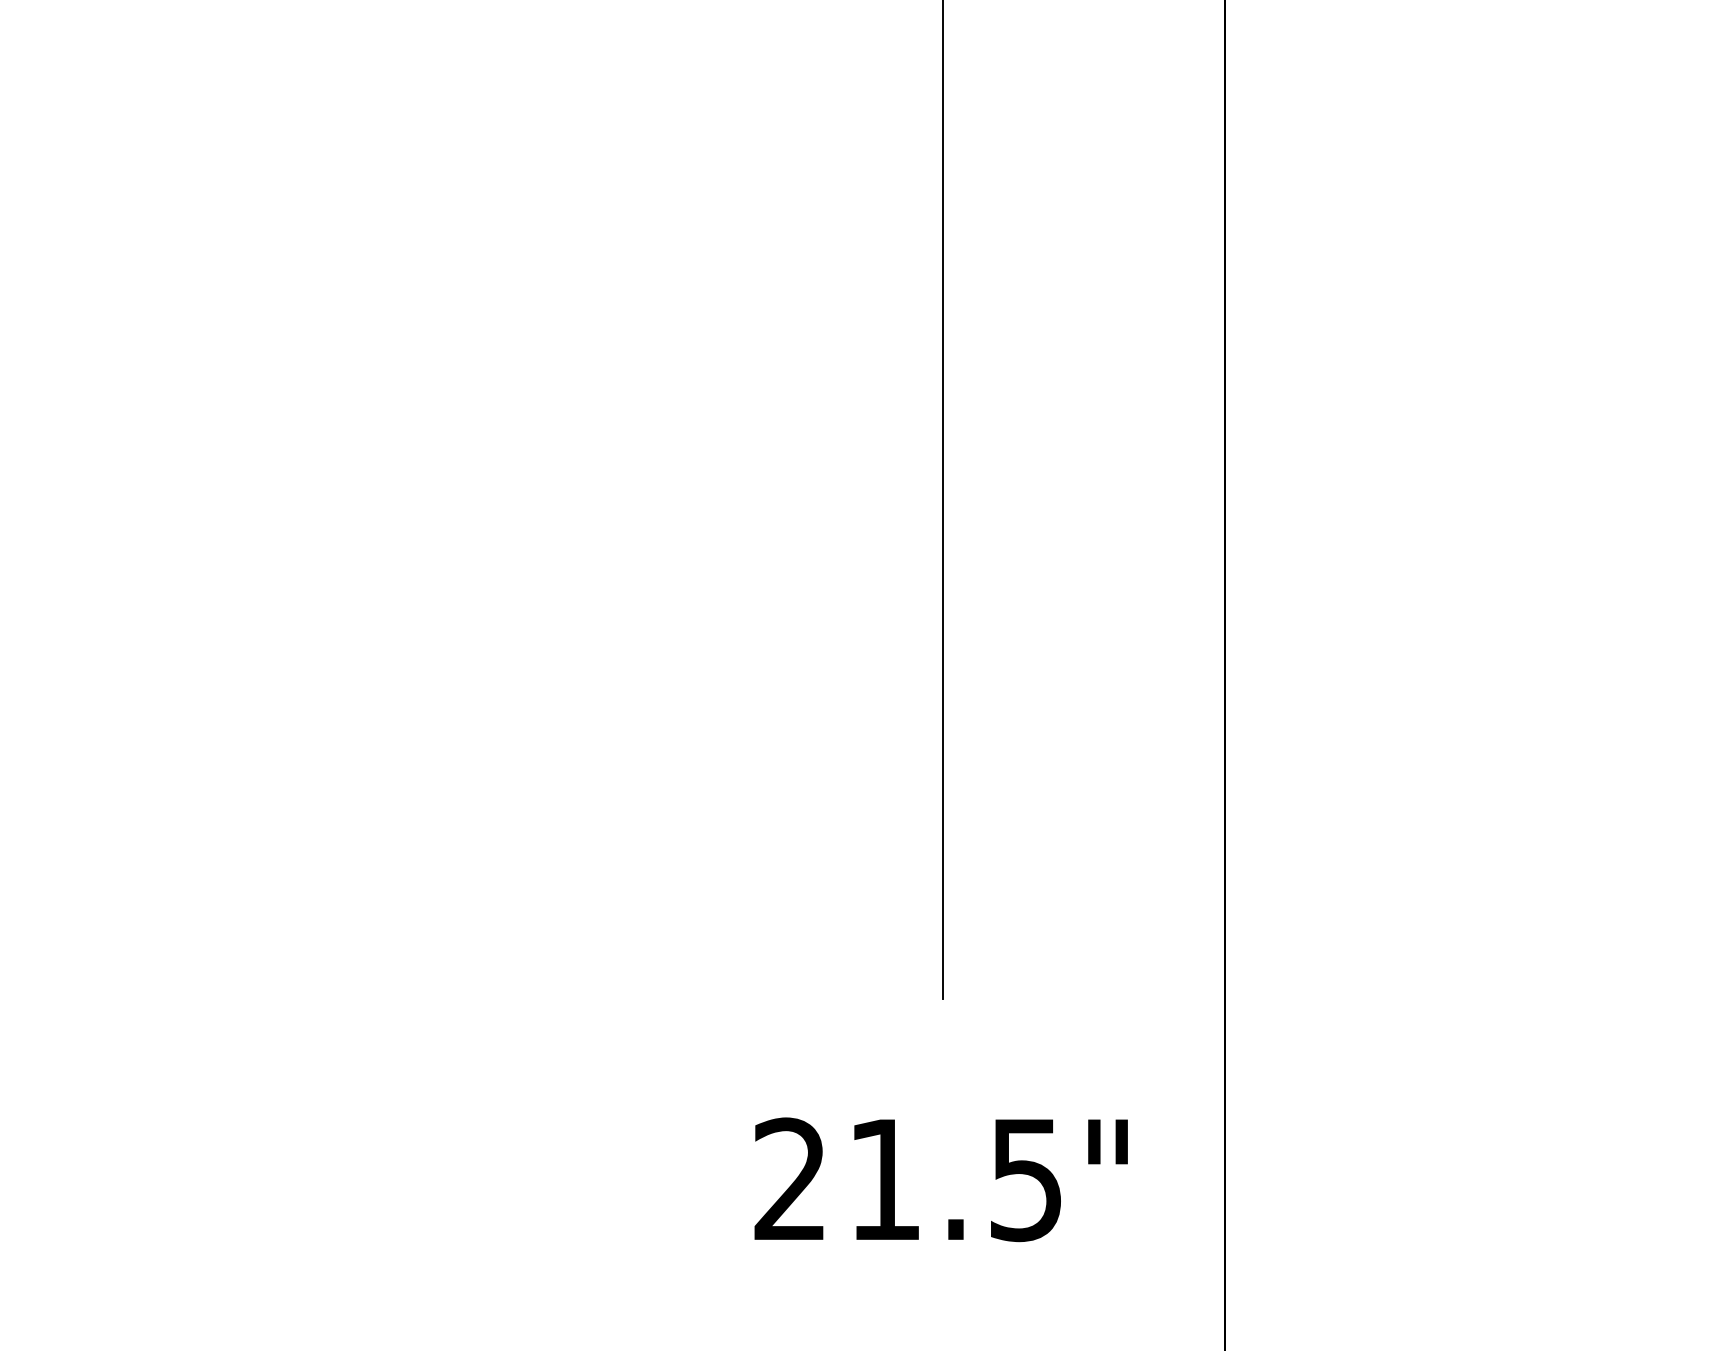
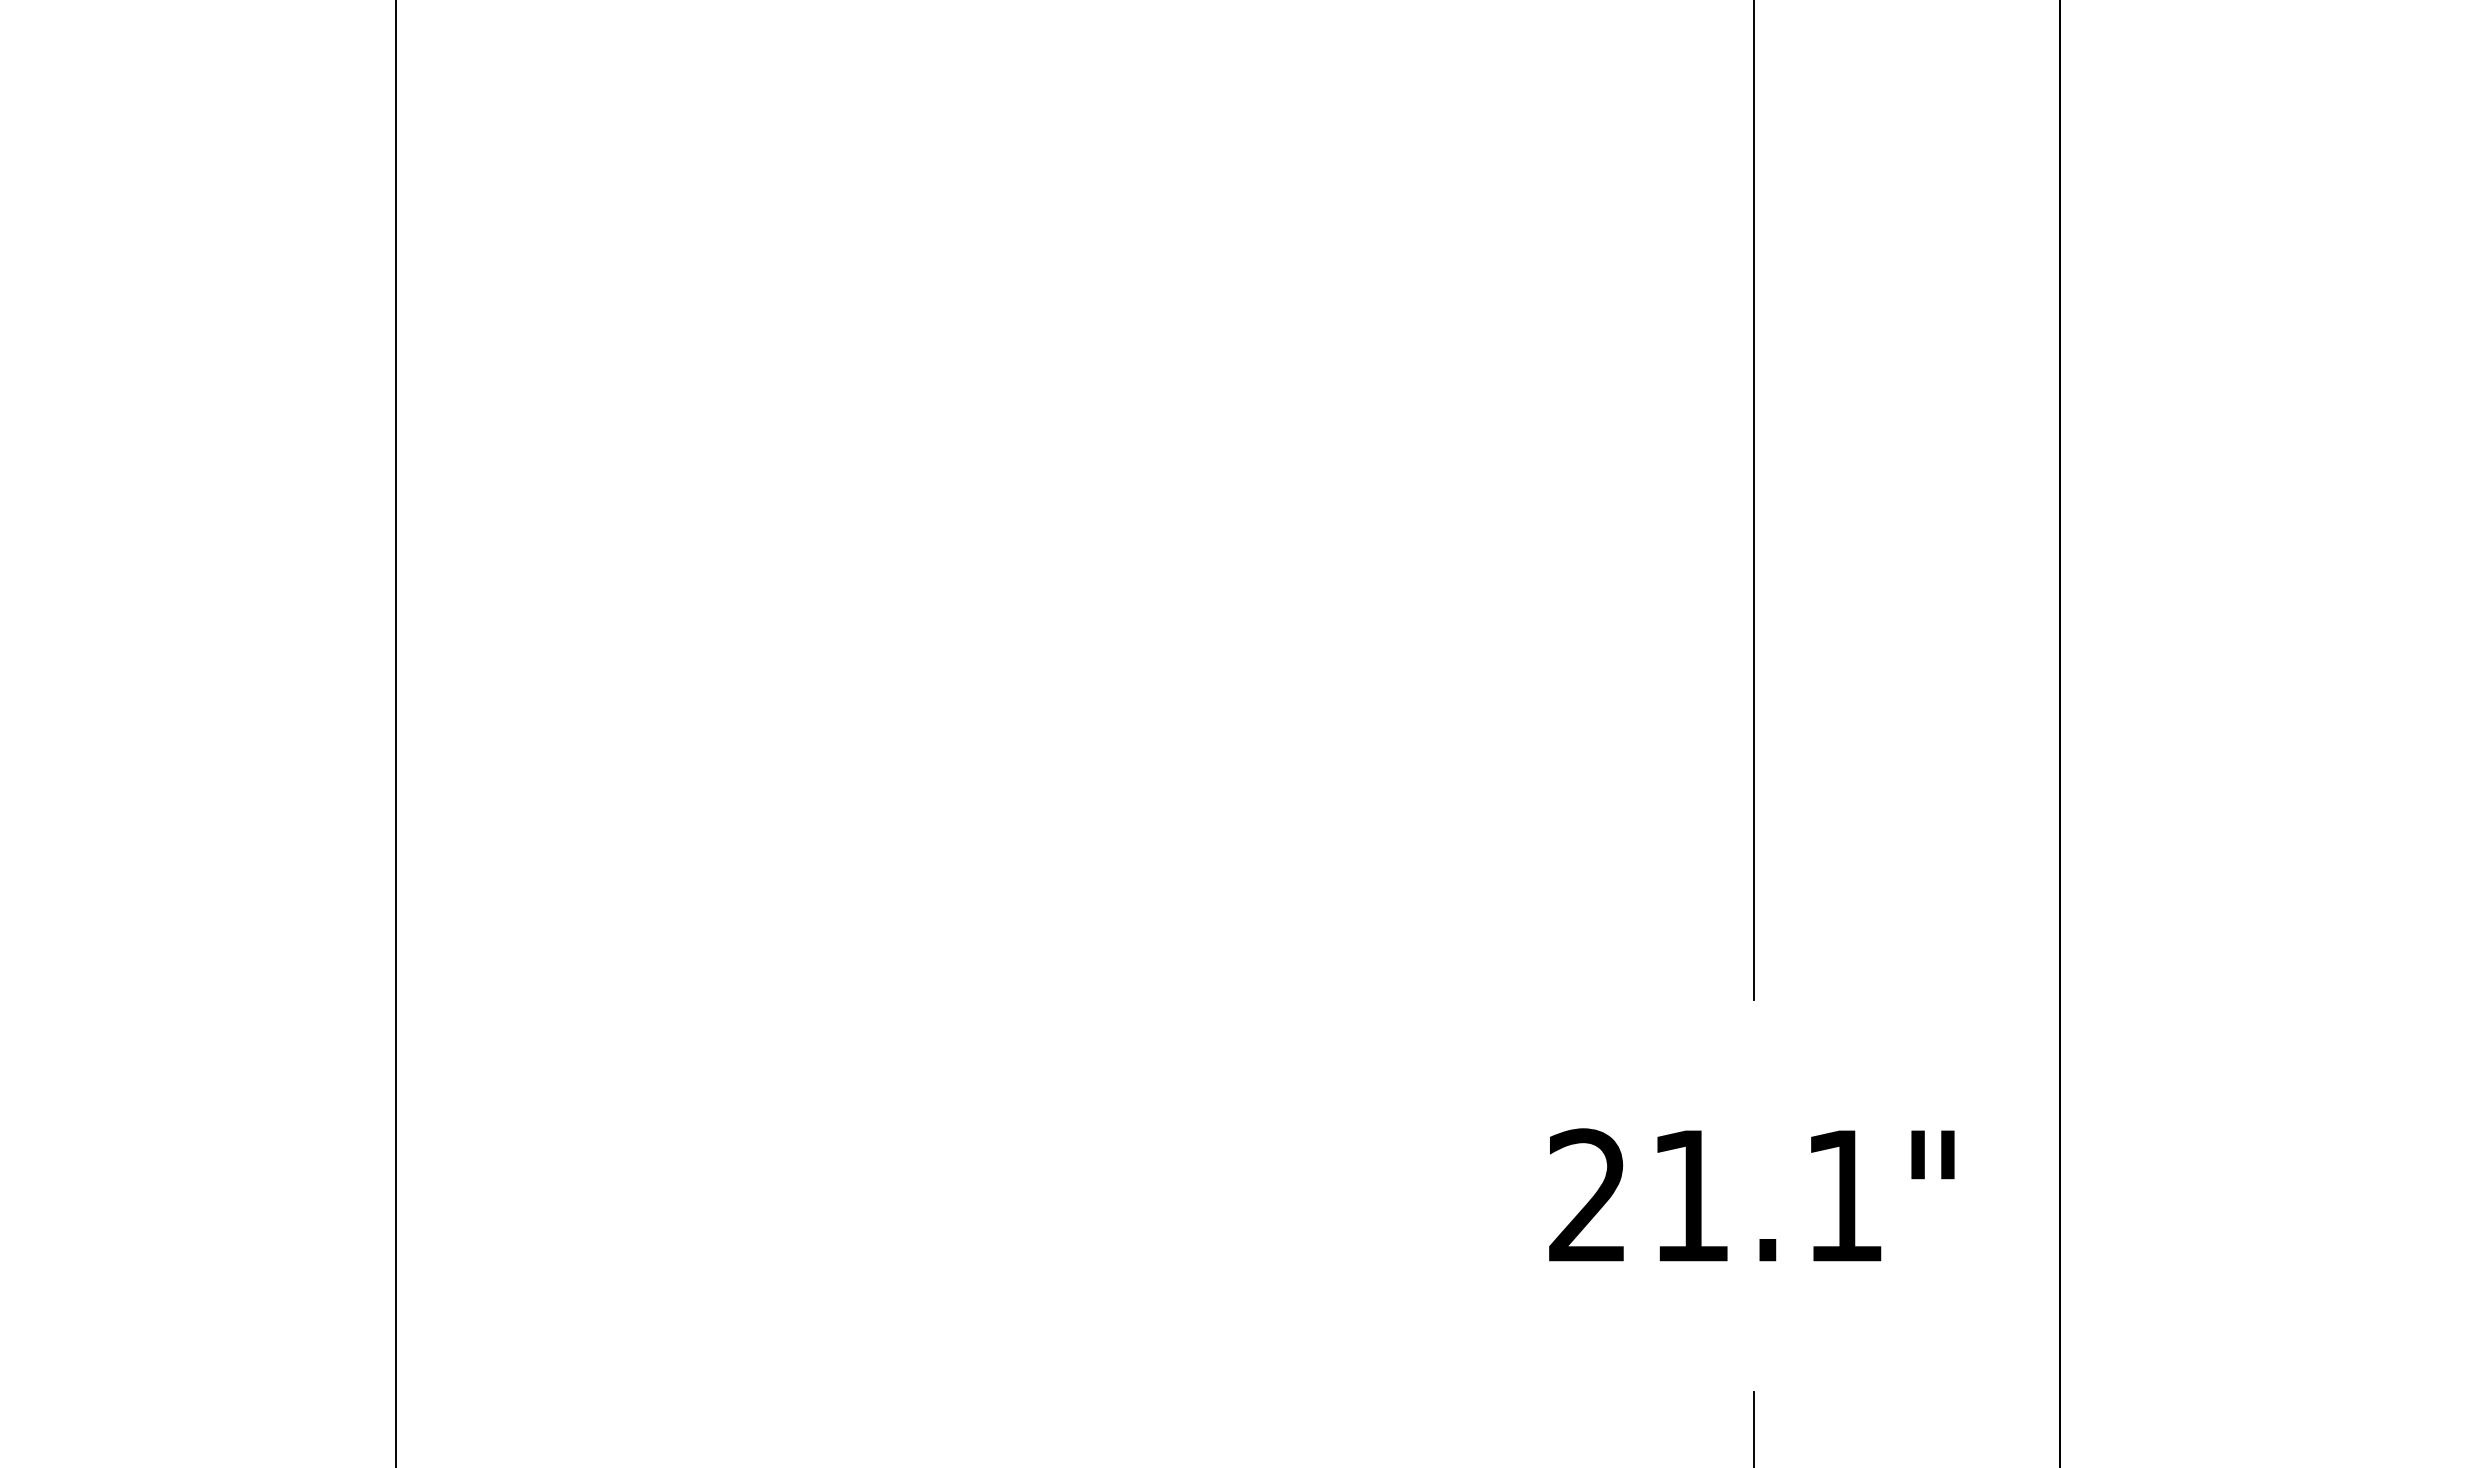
text: (1025, 1180) -> (1843, 1196), 21.5" -> 21.1"

